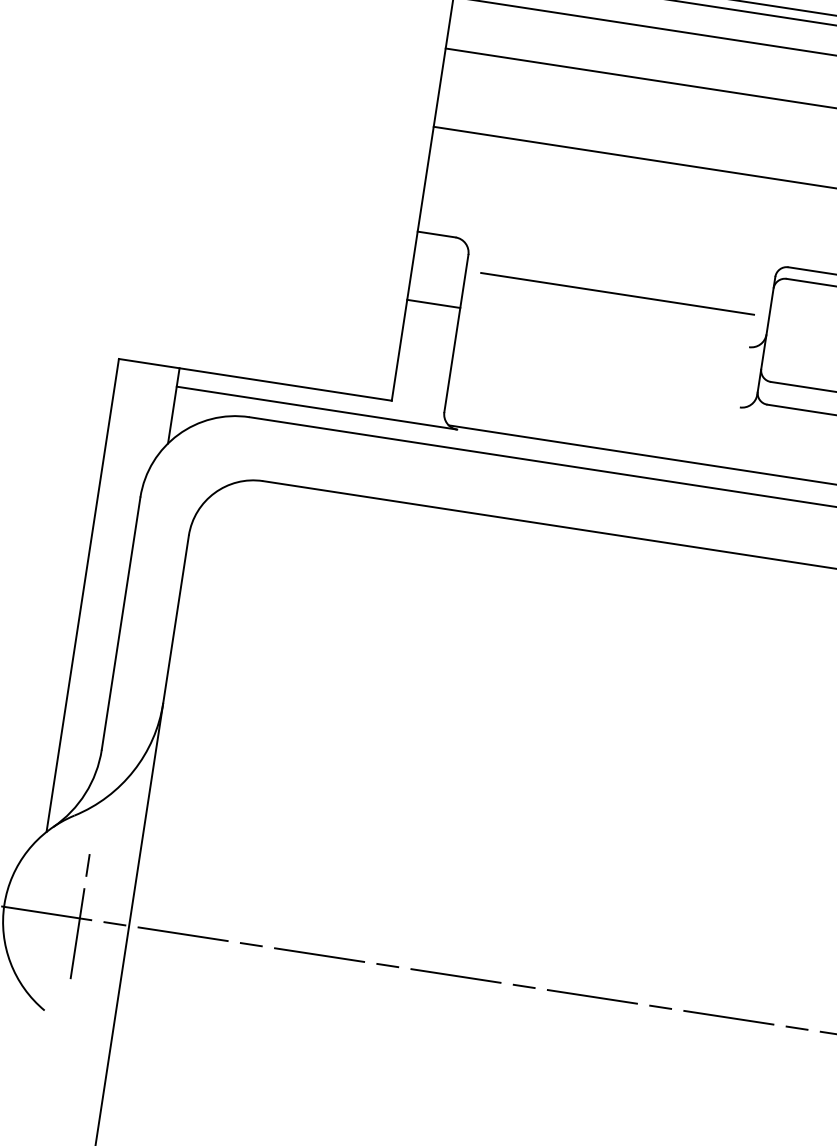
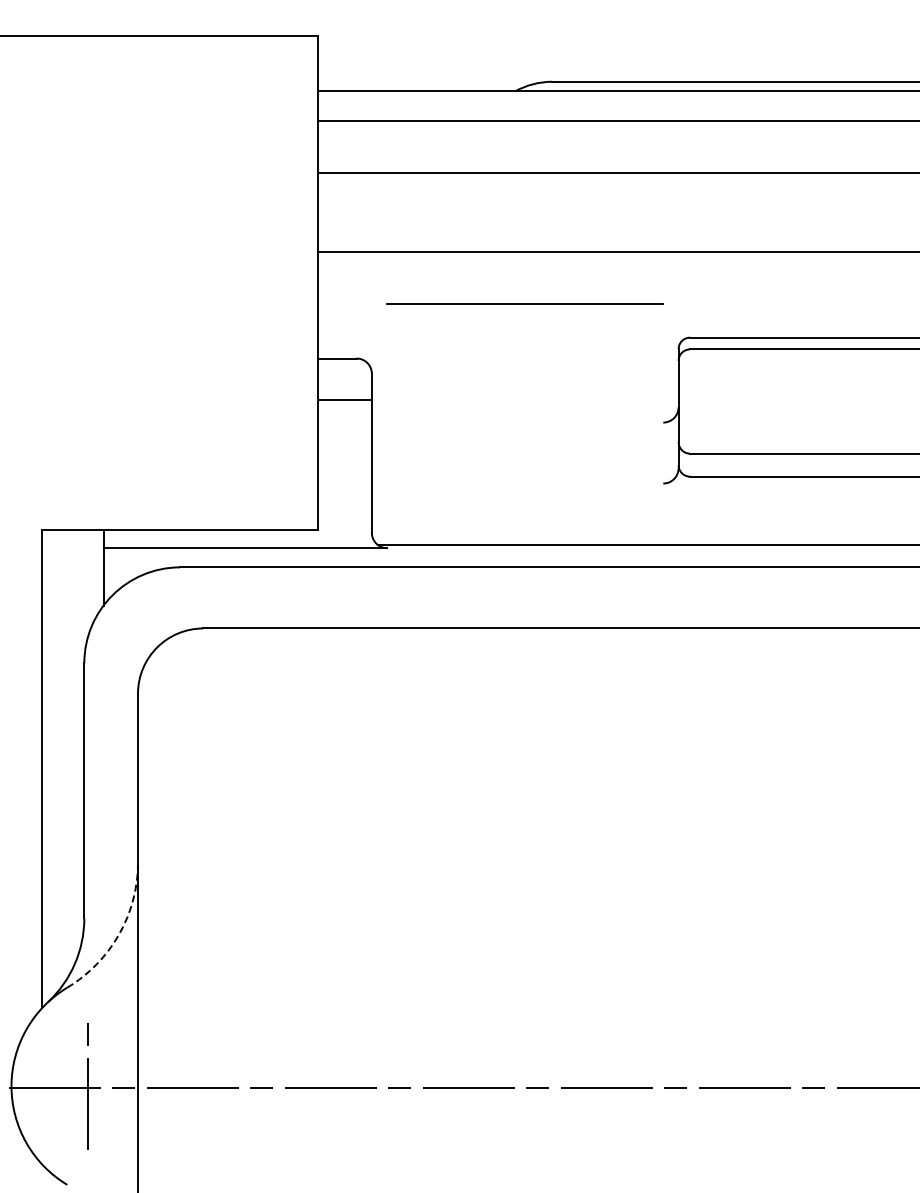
line: (616, 293) -> (524, 303), moved
line: (433, 303) -> (344, 399), moved
arc: (134, 770) -> (119, 934), solid -> dashed

